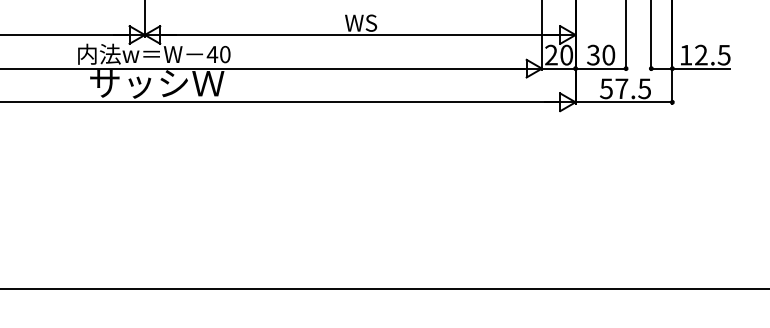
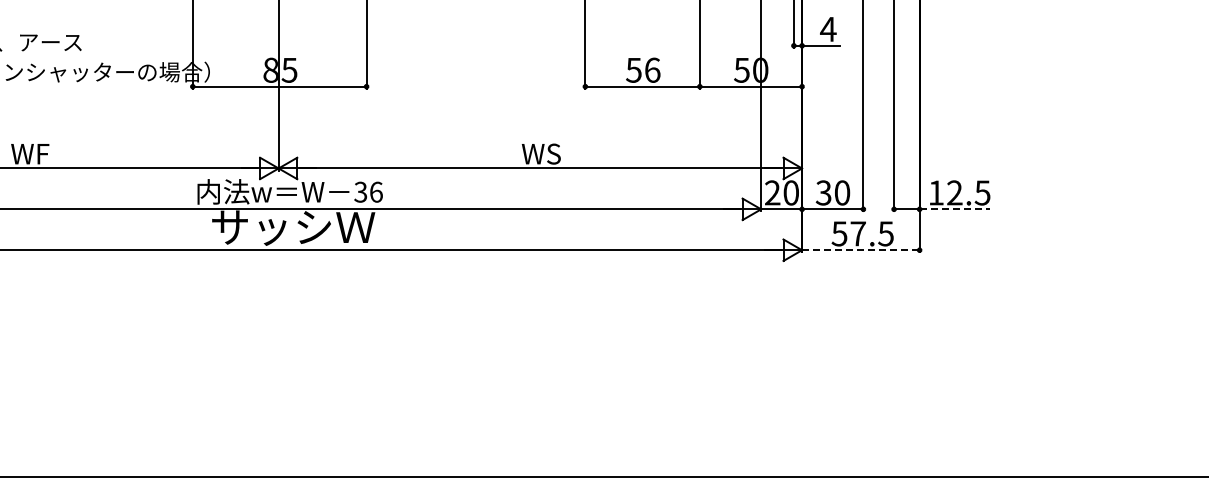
text: (217, 53) -> (367, 191), 40 -> 36
line: (701, 68) -> (955, 209), solid -> dashed
line: (623, 102) -> (860, 250), solid -> dashed

